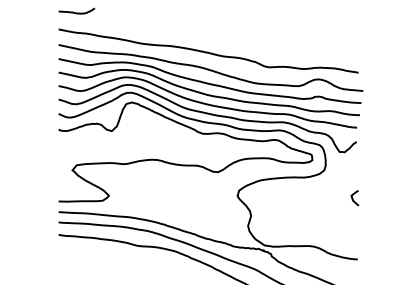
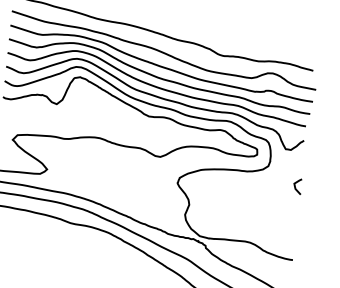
curve: (353, 198) -> (296, 186), moved

